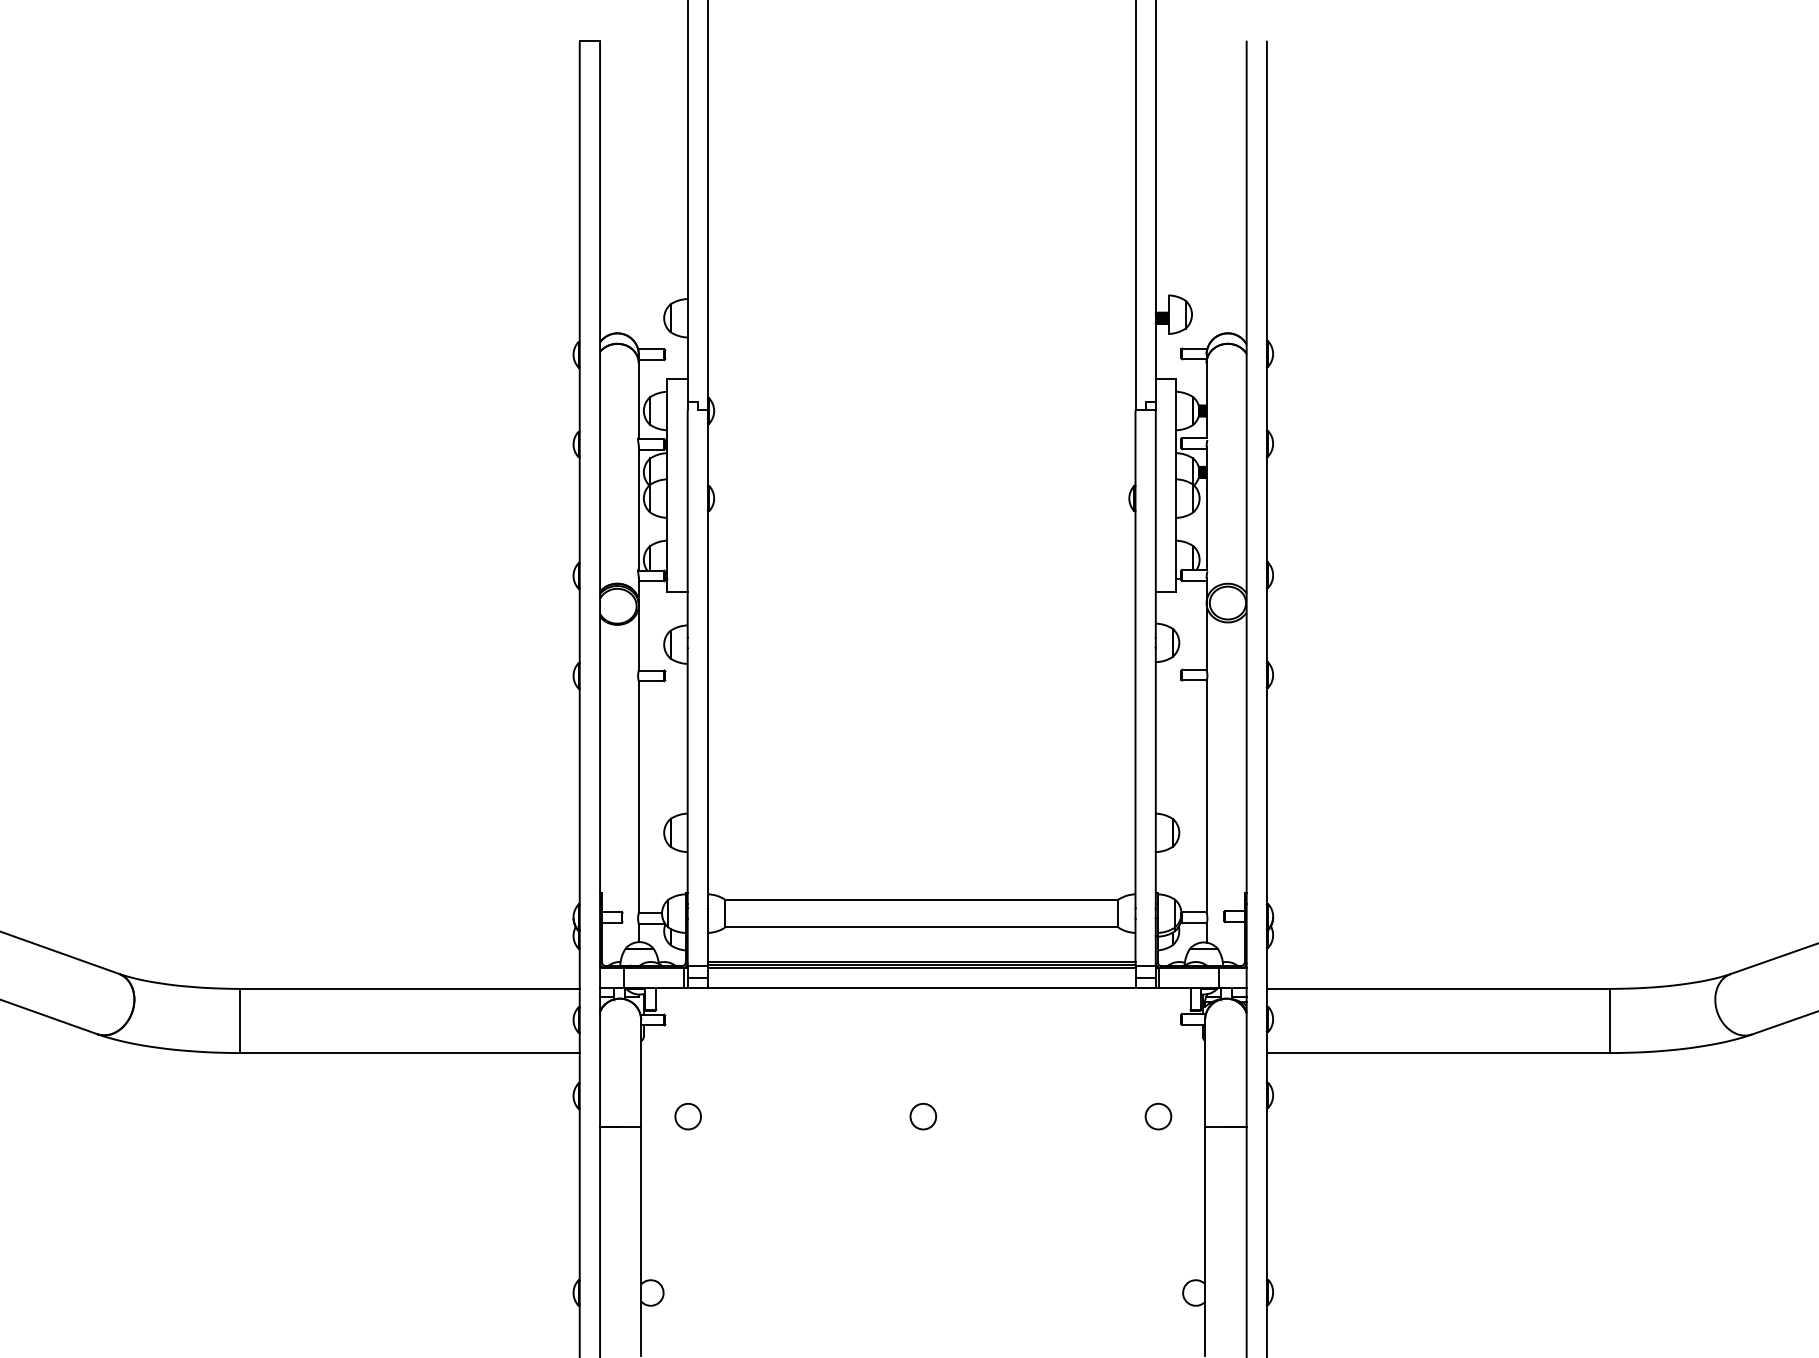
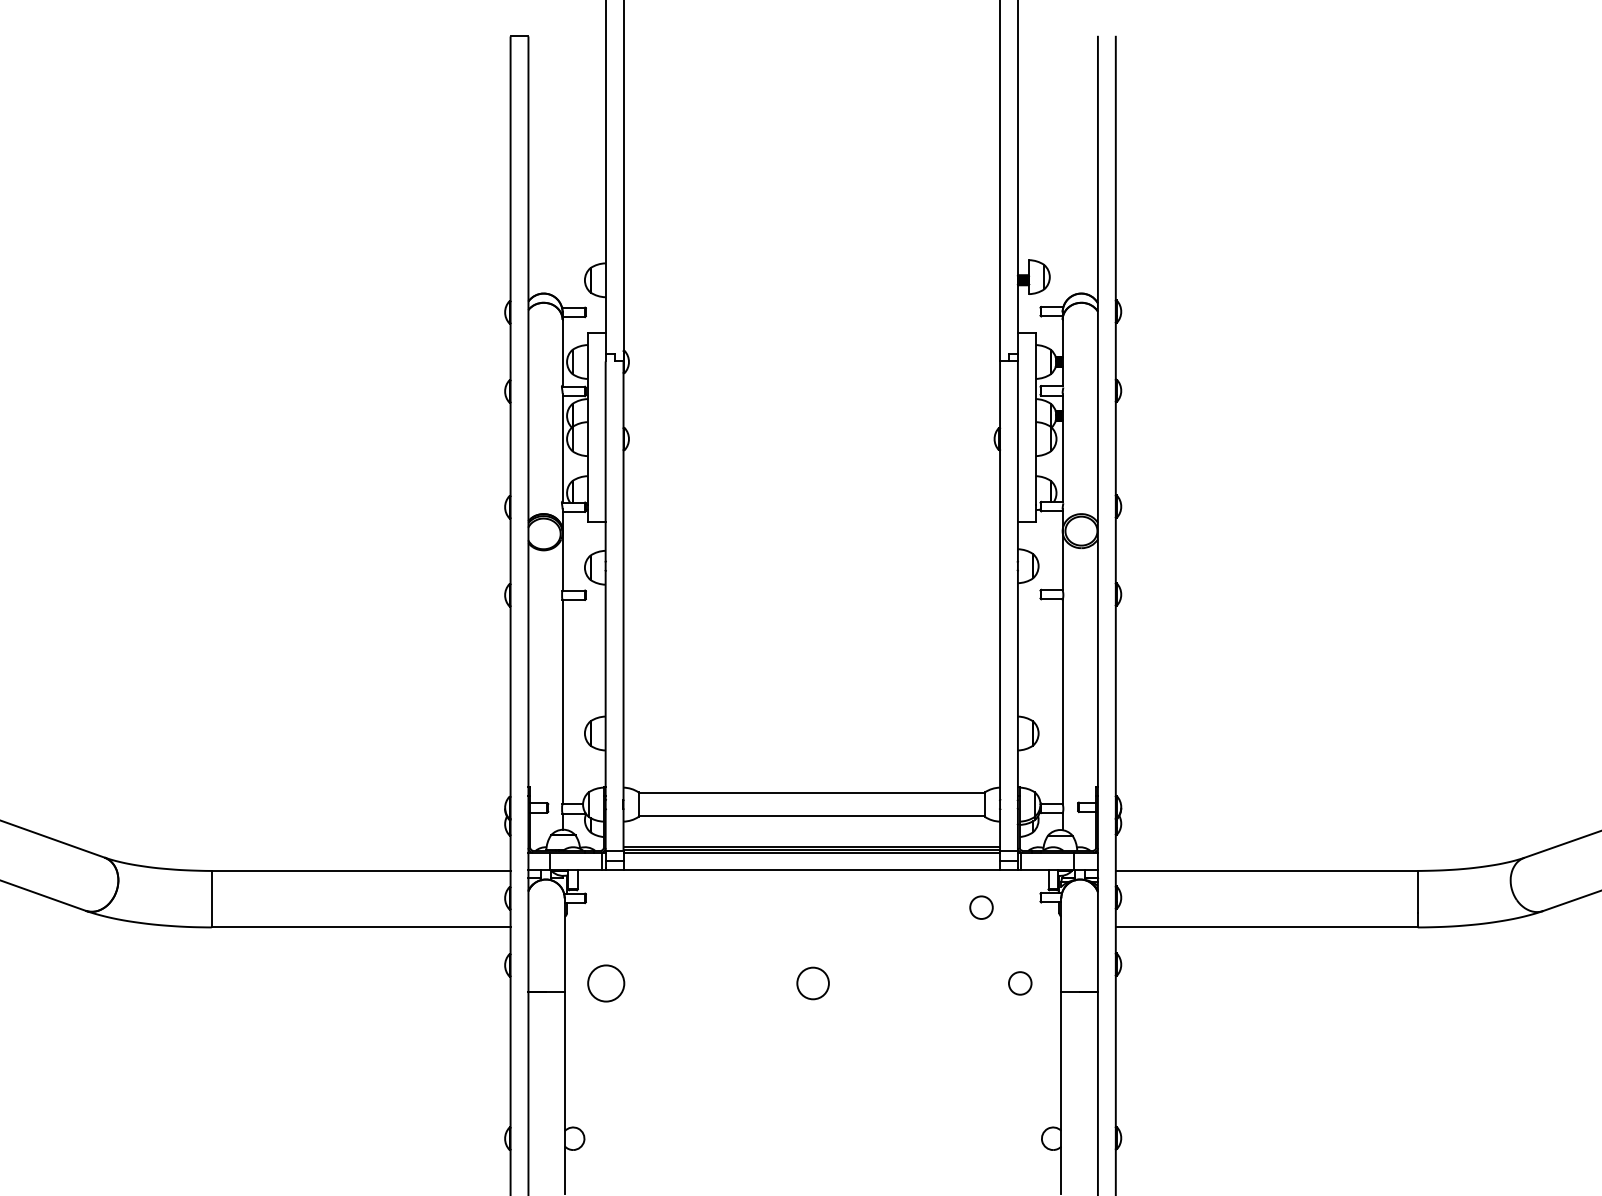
circle: (1114, 1030) -> (981, 907), added
circle: (687, 1116) -> (605, 983), size x1.6
circle: (923, 1116) -> (813, 983), size x1.4

